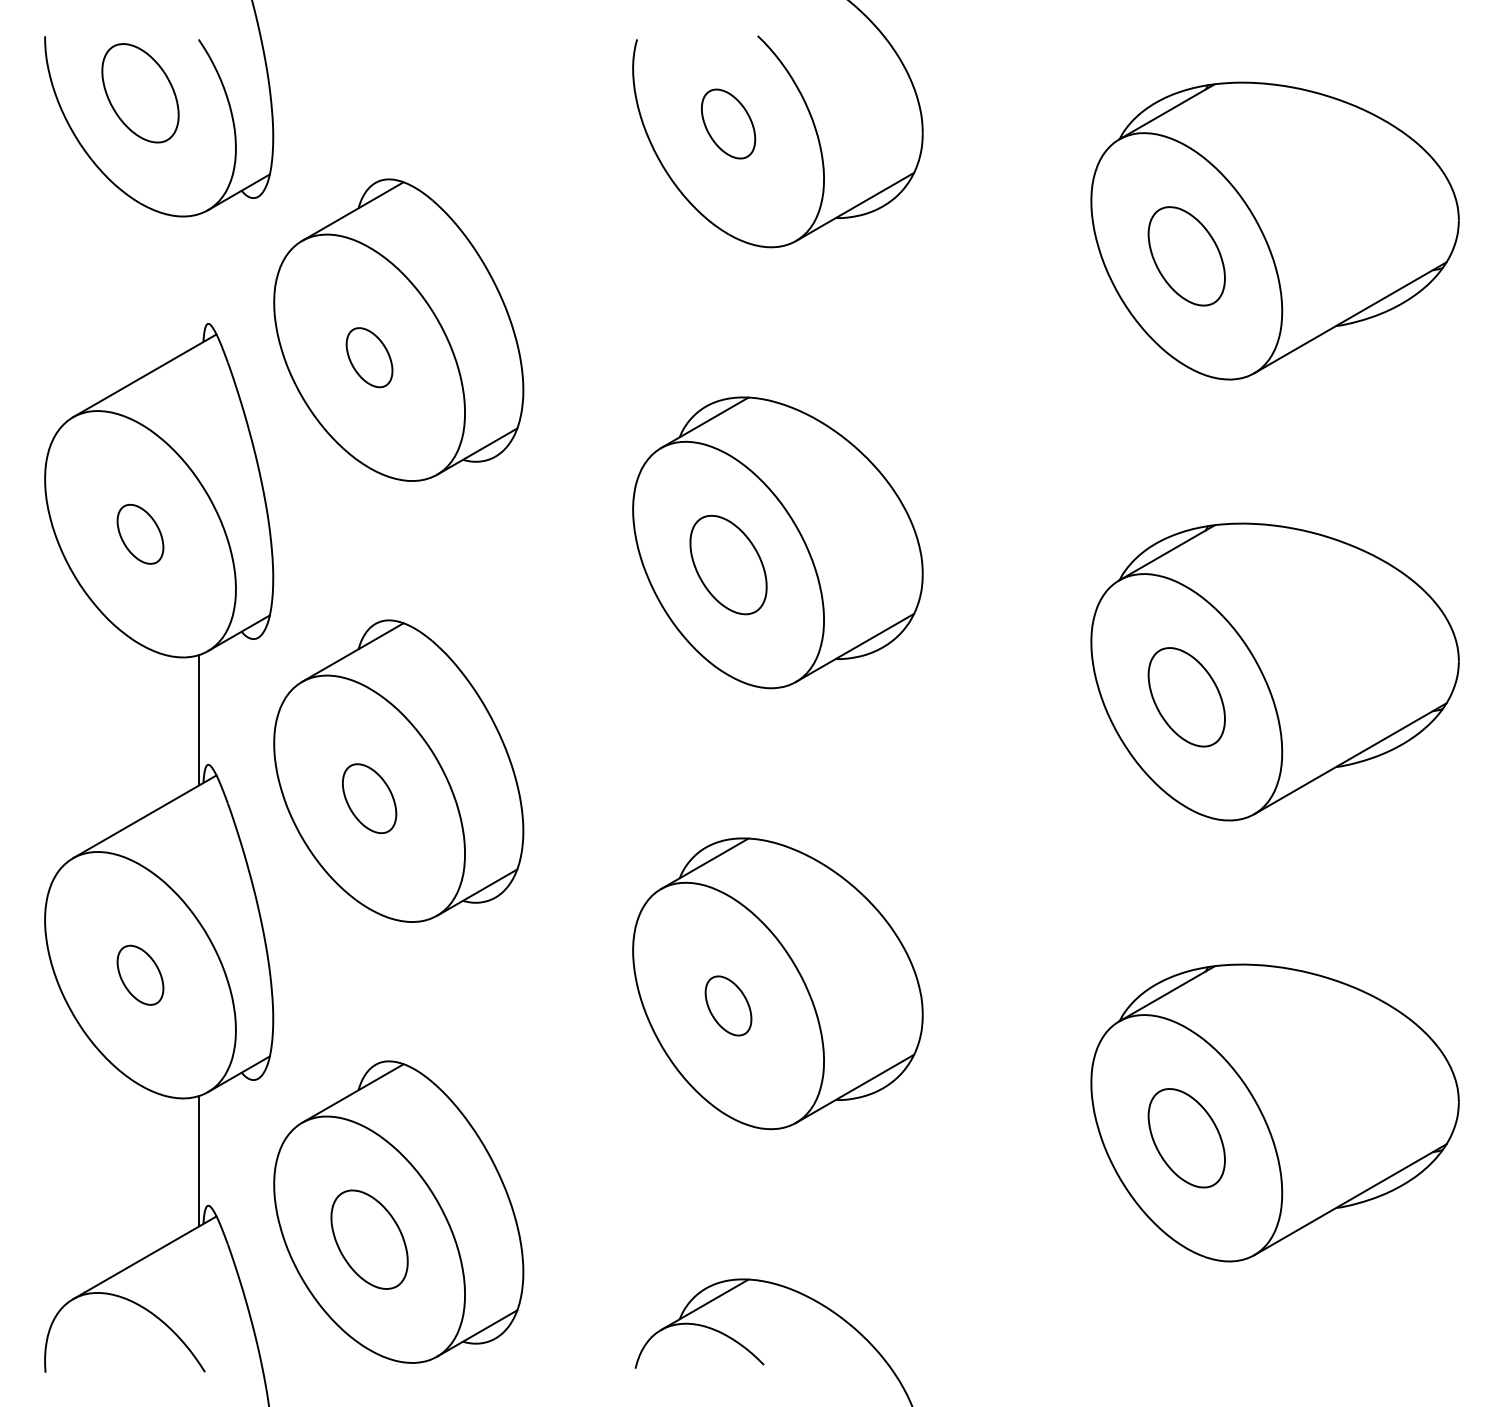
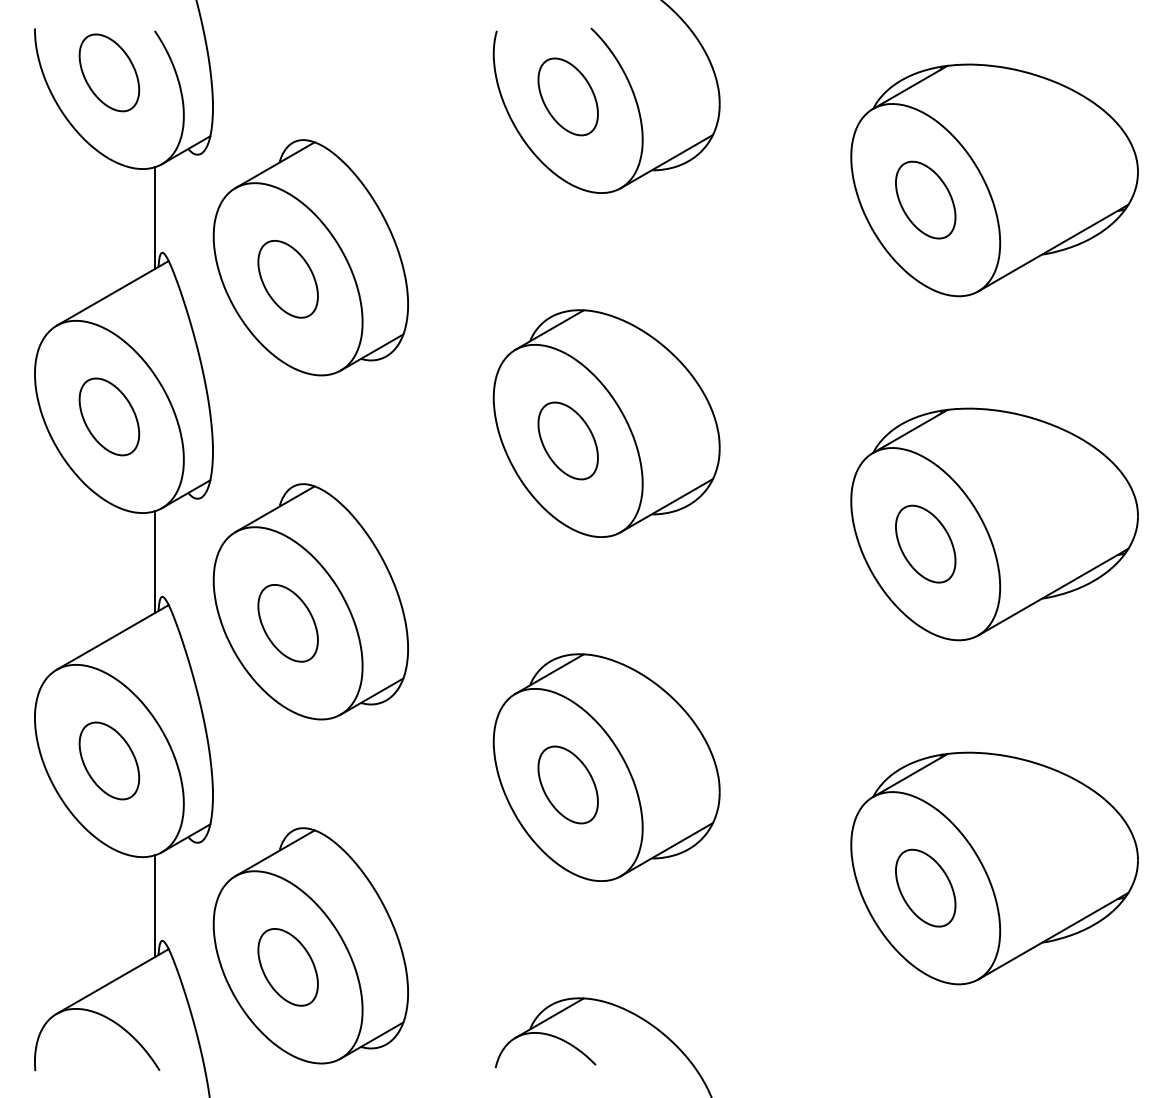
part: (728, 123) -> (568, 96), size x1.43
line: (199, 279) -> (155, 218), added
part: (369, 357) -> (288, 279), size x1.67
part: (140, 534) -> (109, 417), size x1.67
part: (369, 798) -> (288, 623), size x1.43
part: (140, 975) -> (109, 761), size x1.67
part: (728, 1005) -> (568, 784), size x1.67

